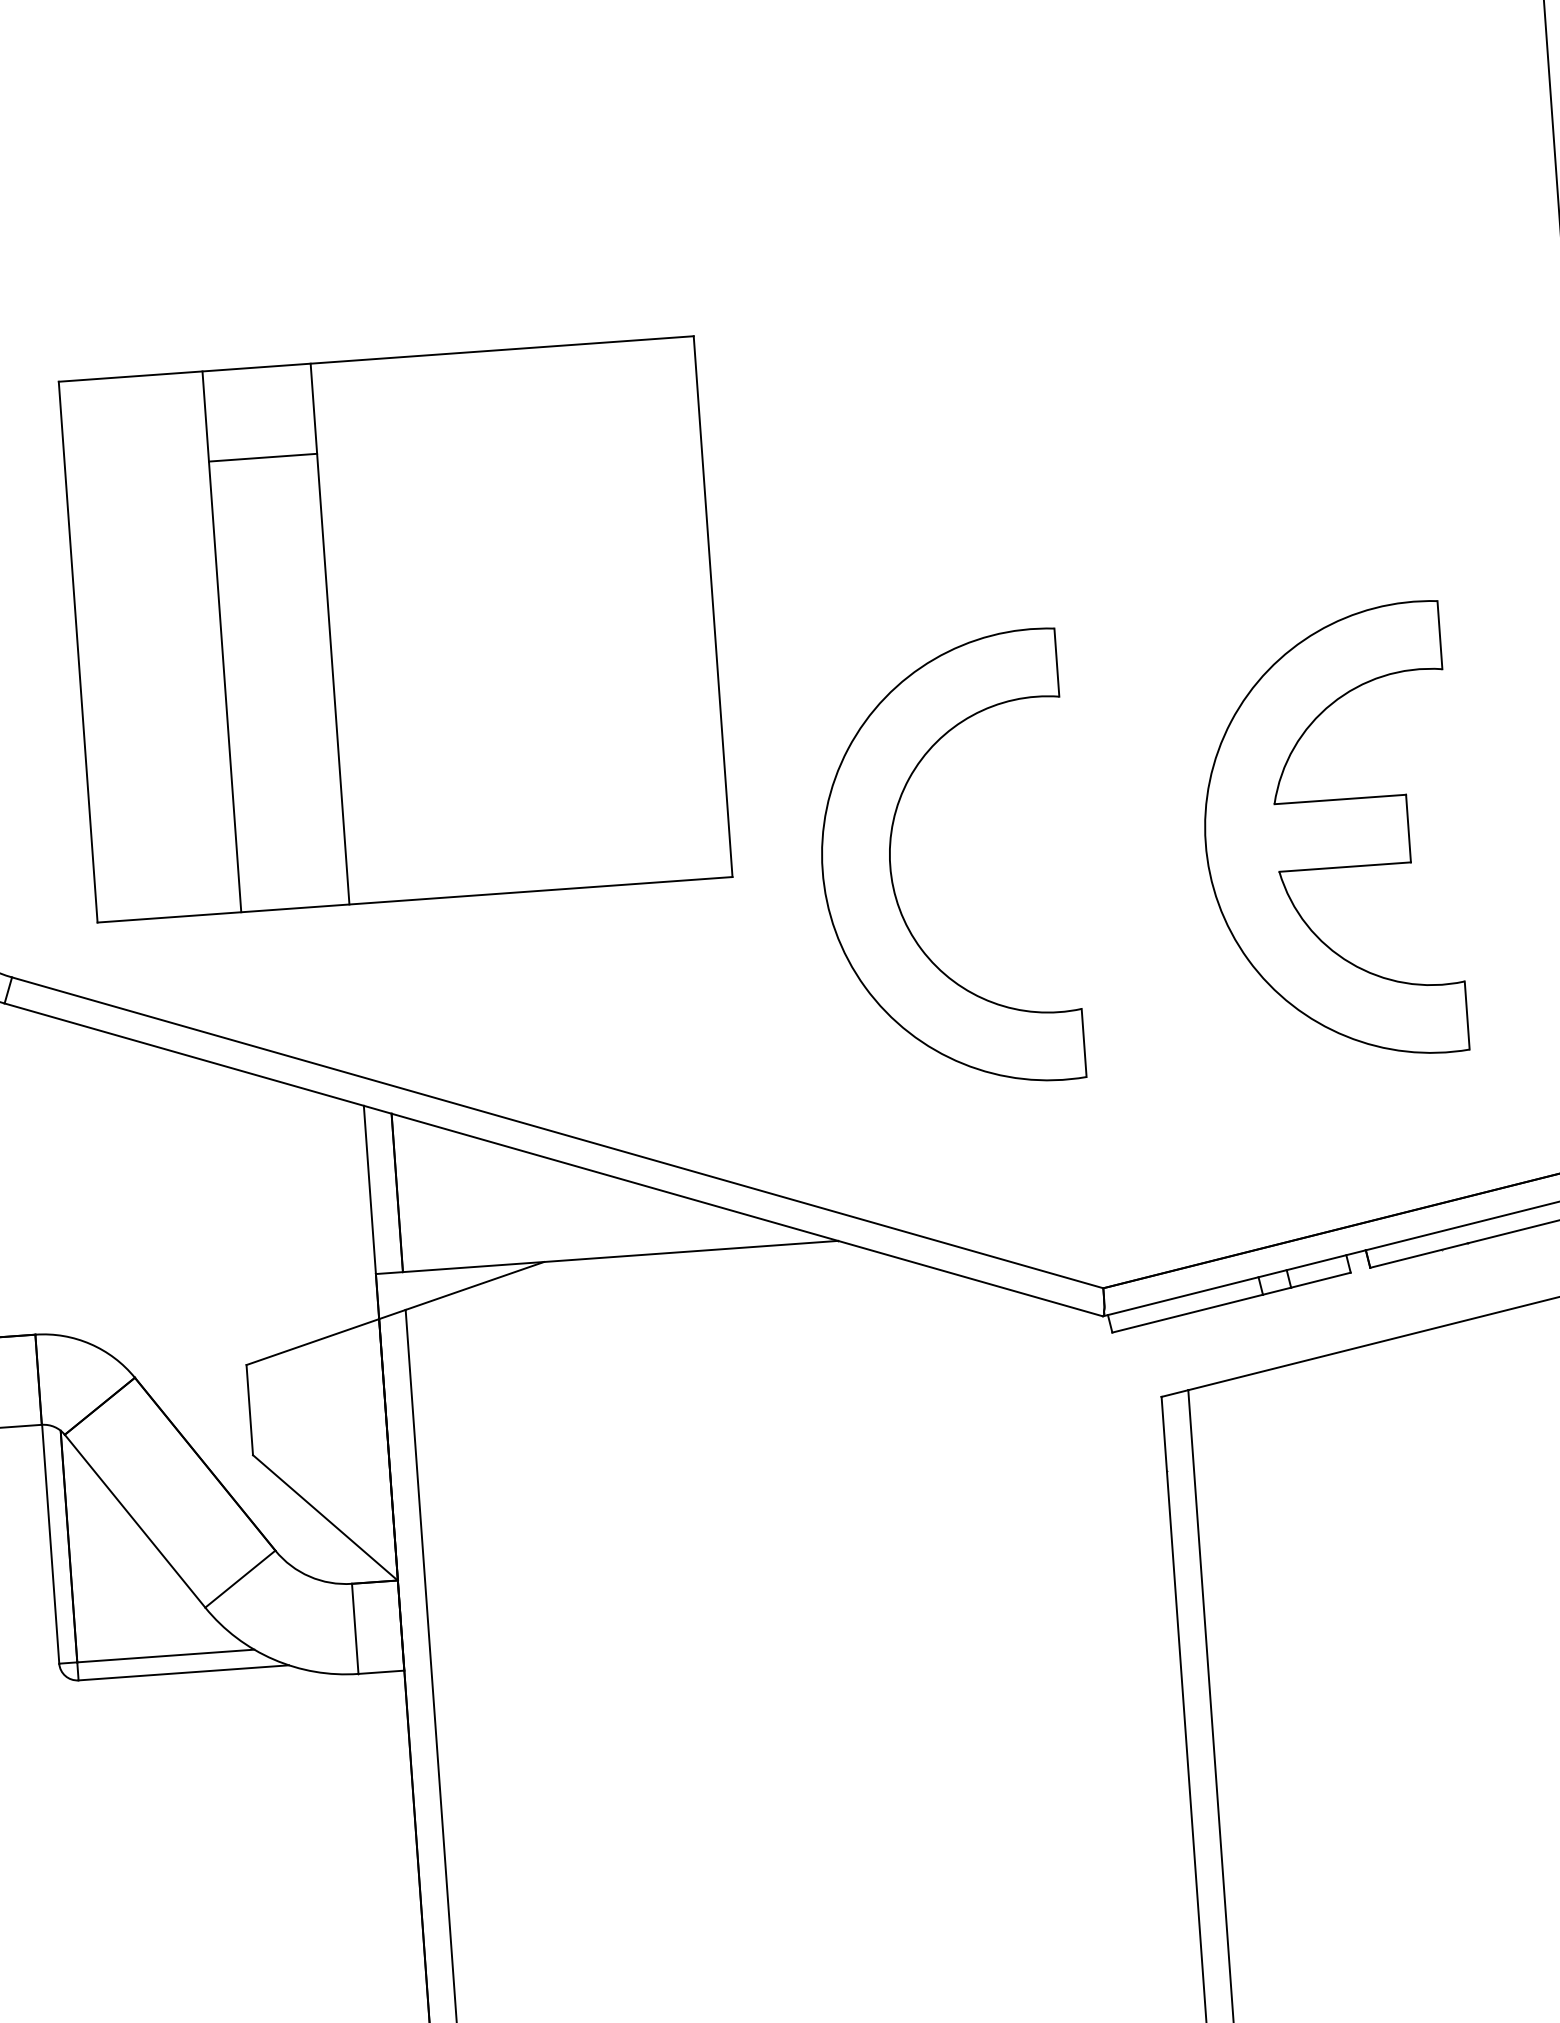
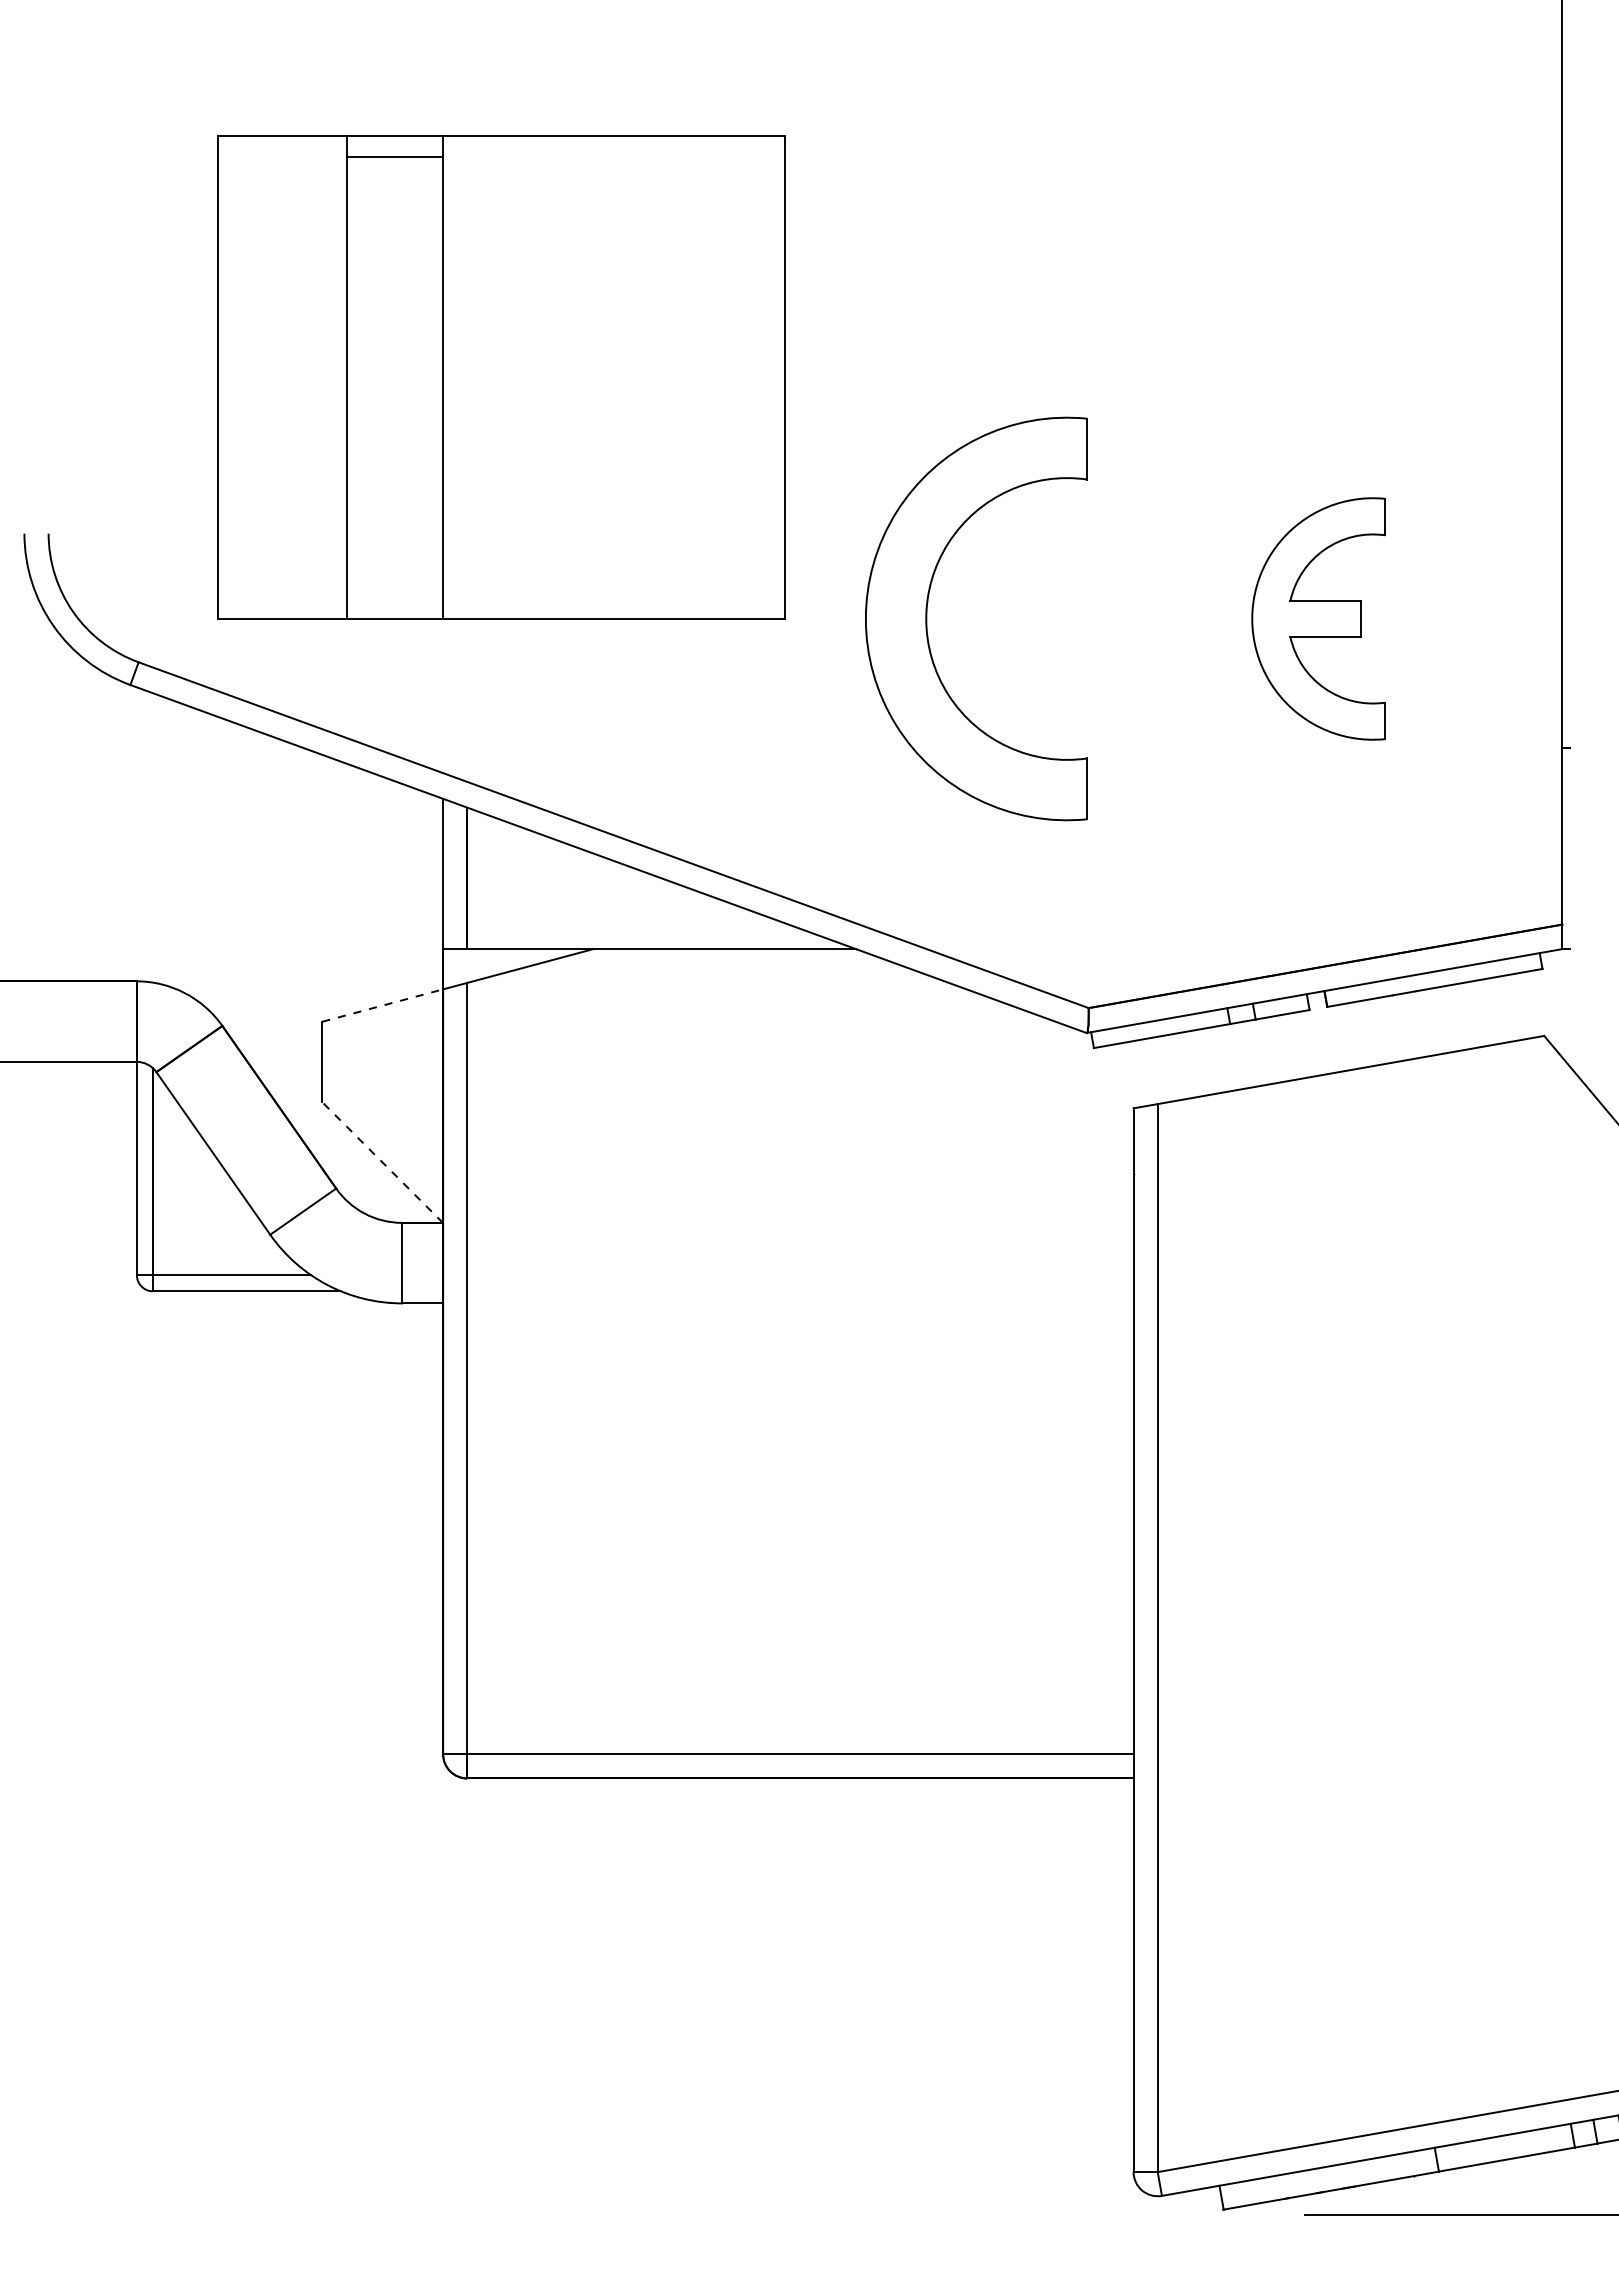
line: (262, 457) -> (394, 157), moved
part: (1329, 833) -> (1318, 618), size x0.6
line: (312, 1342) -> (382, 1005), solid -> dashed
line: (325, 1517) -> (382, 1162), solid -> dashed

